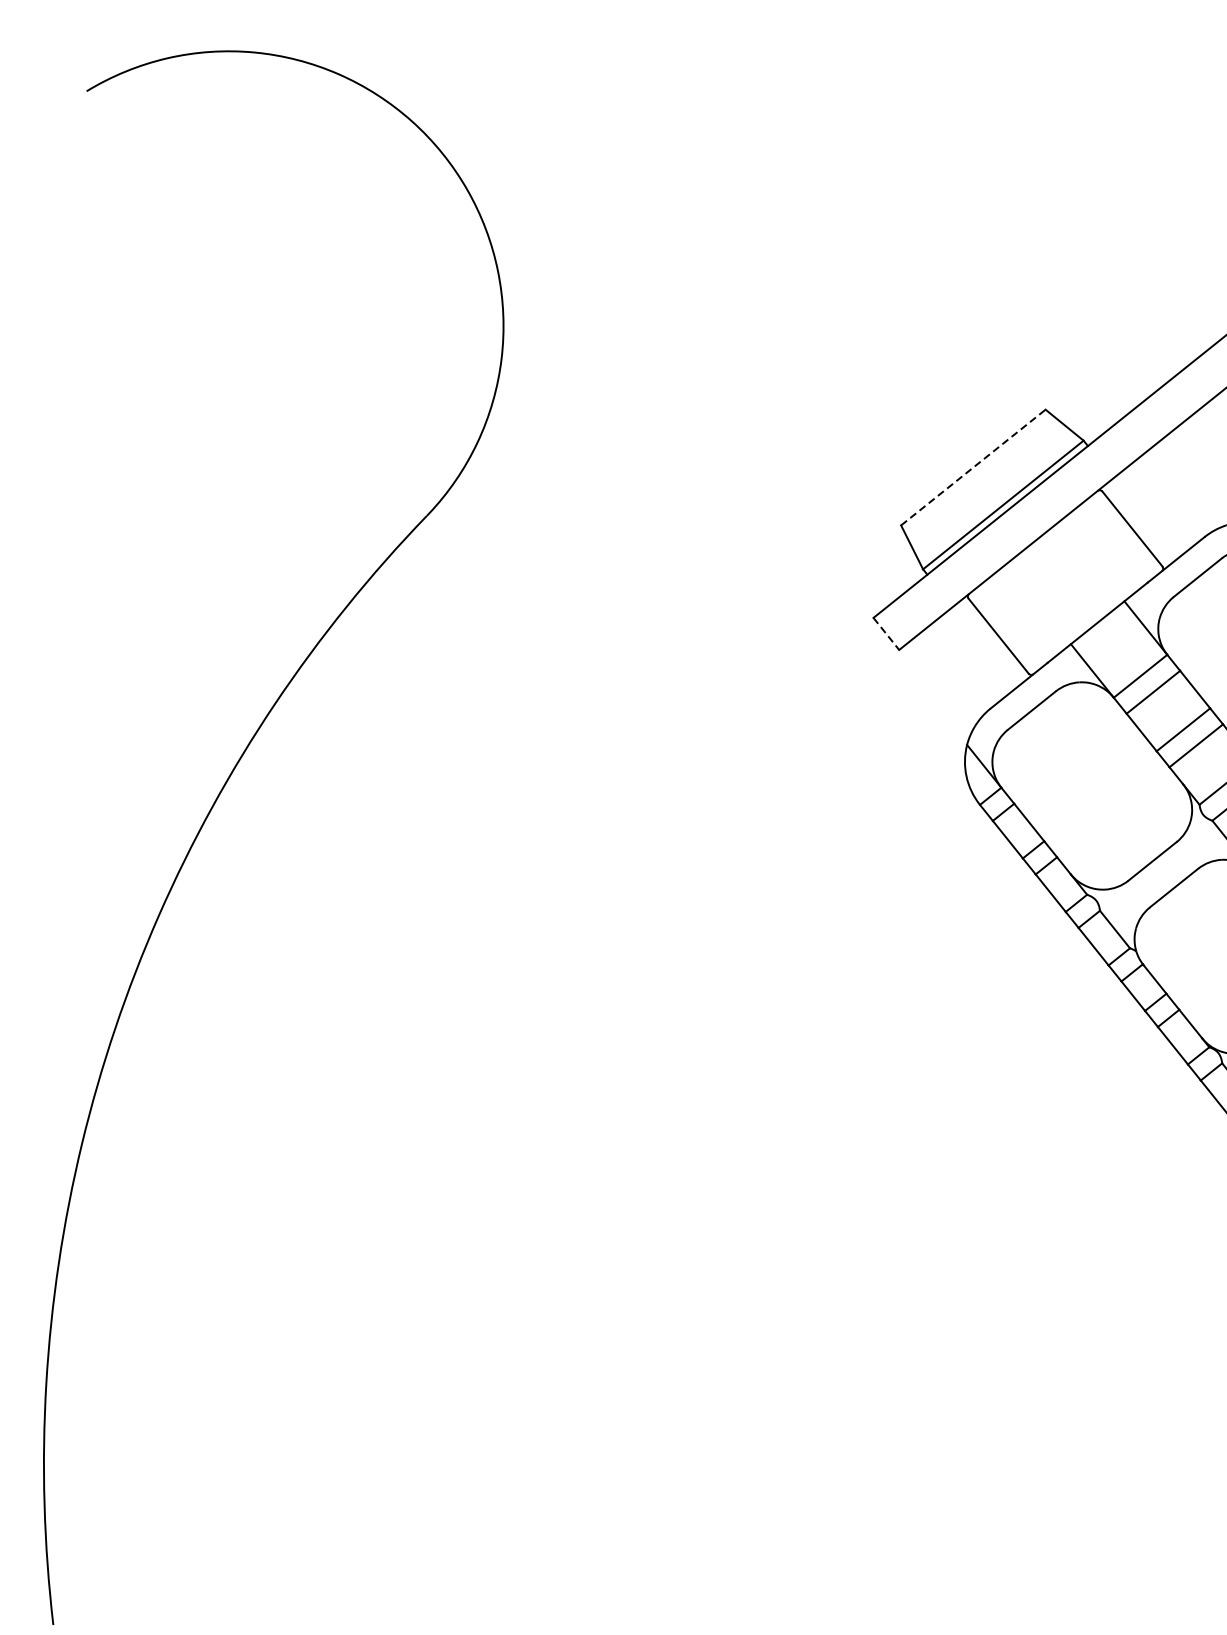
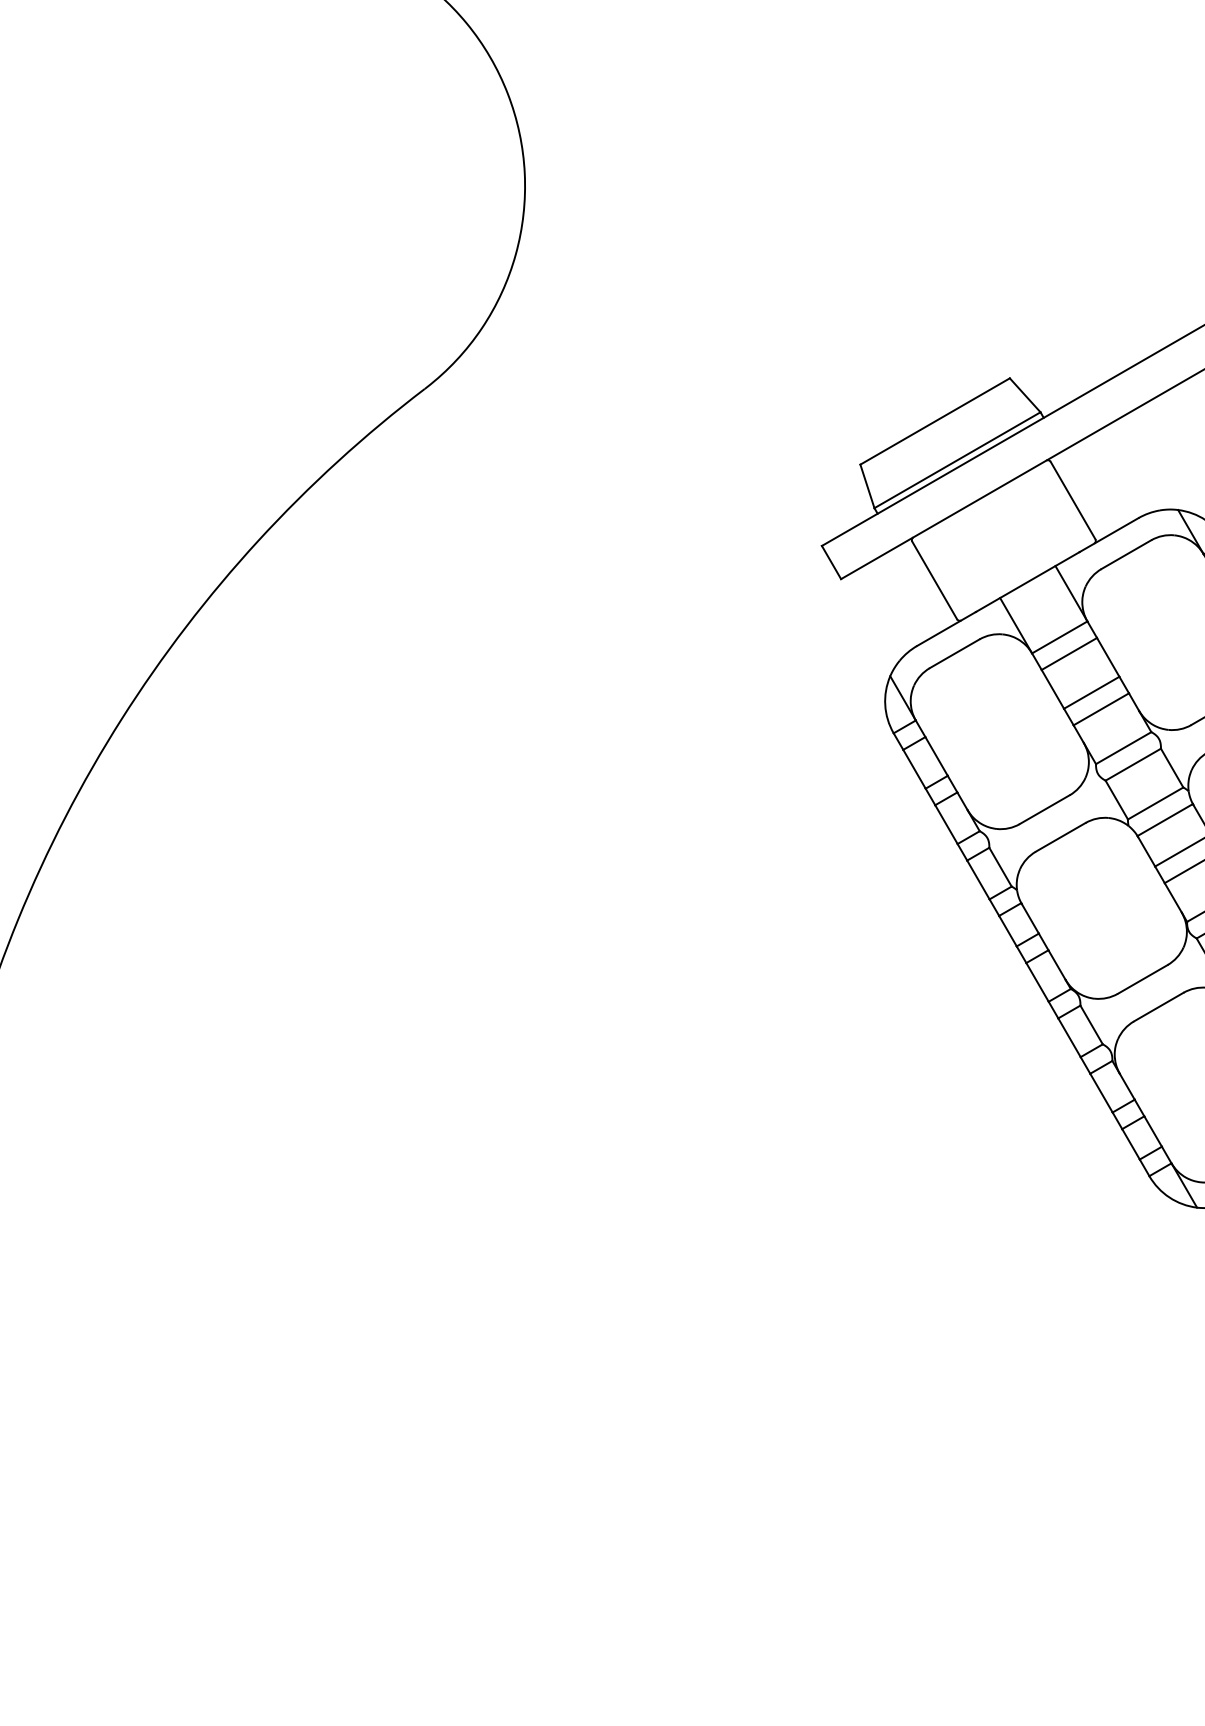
line: (973, 467) -> (935, 421), dashed -> solid
line: (886, 633) -> (831, 562), dashed -> solid

